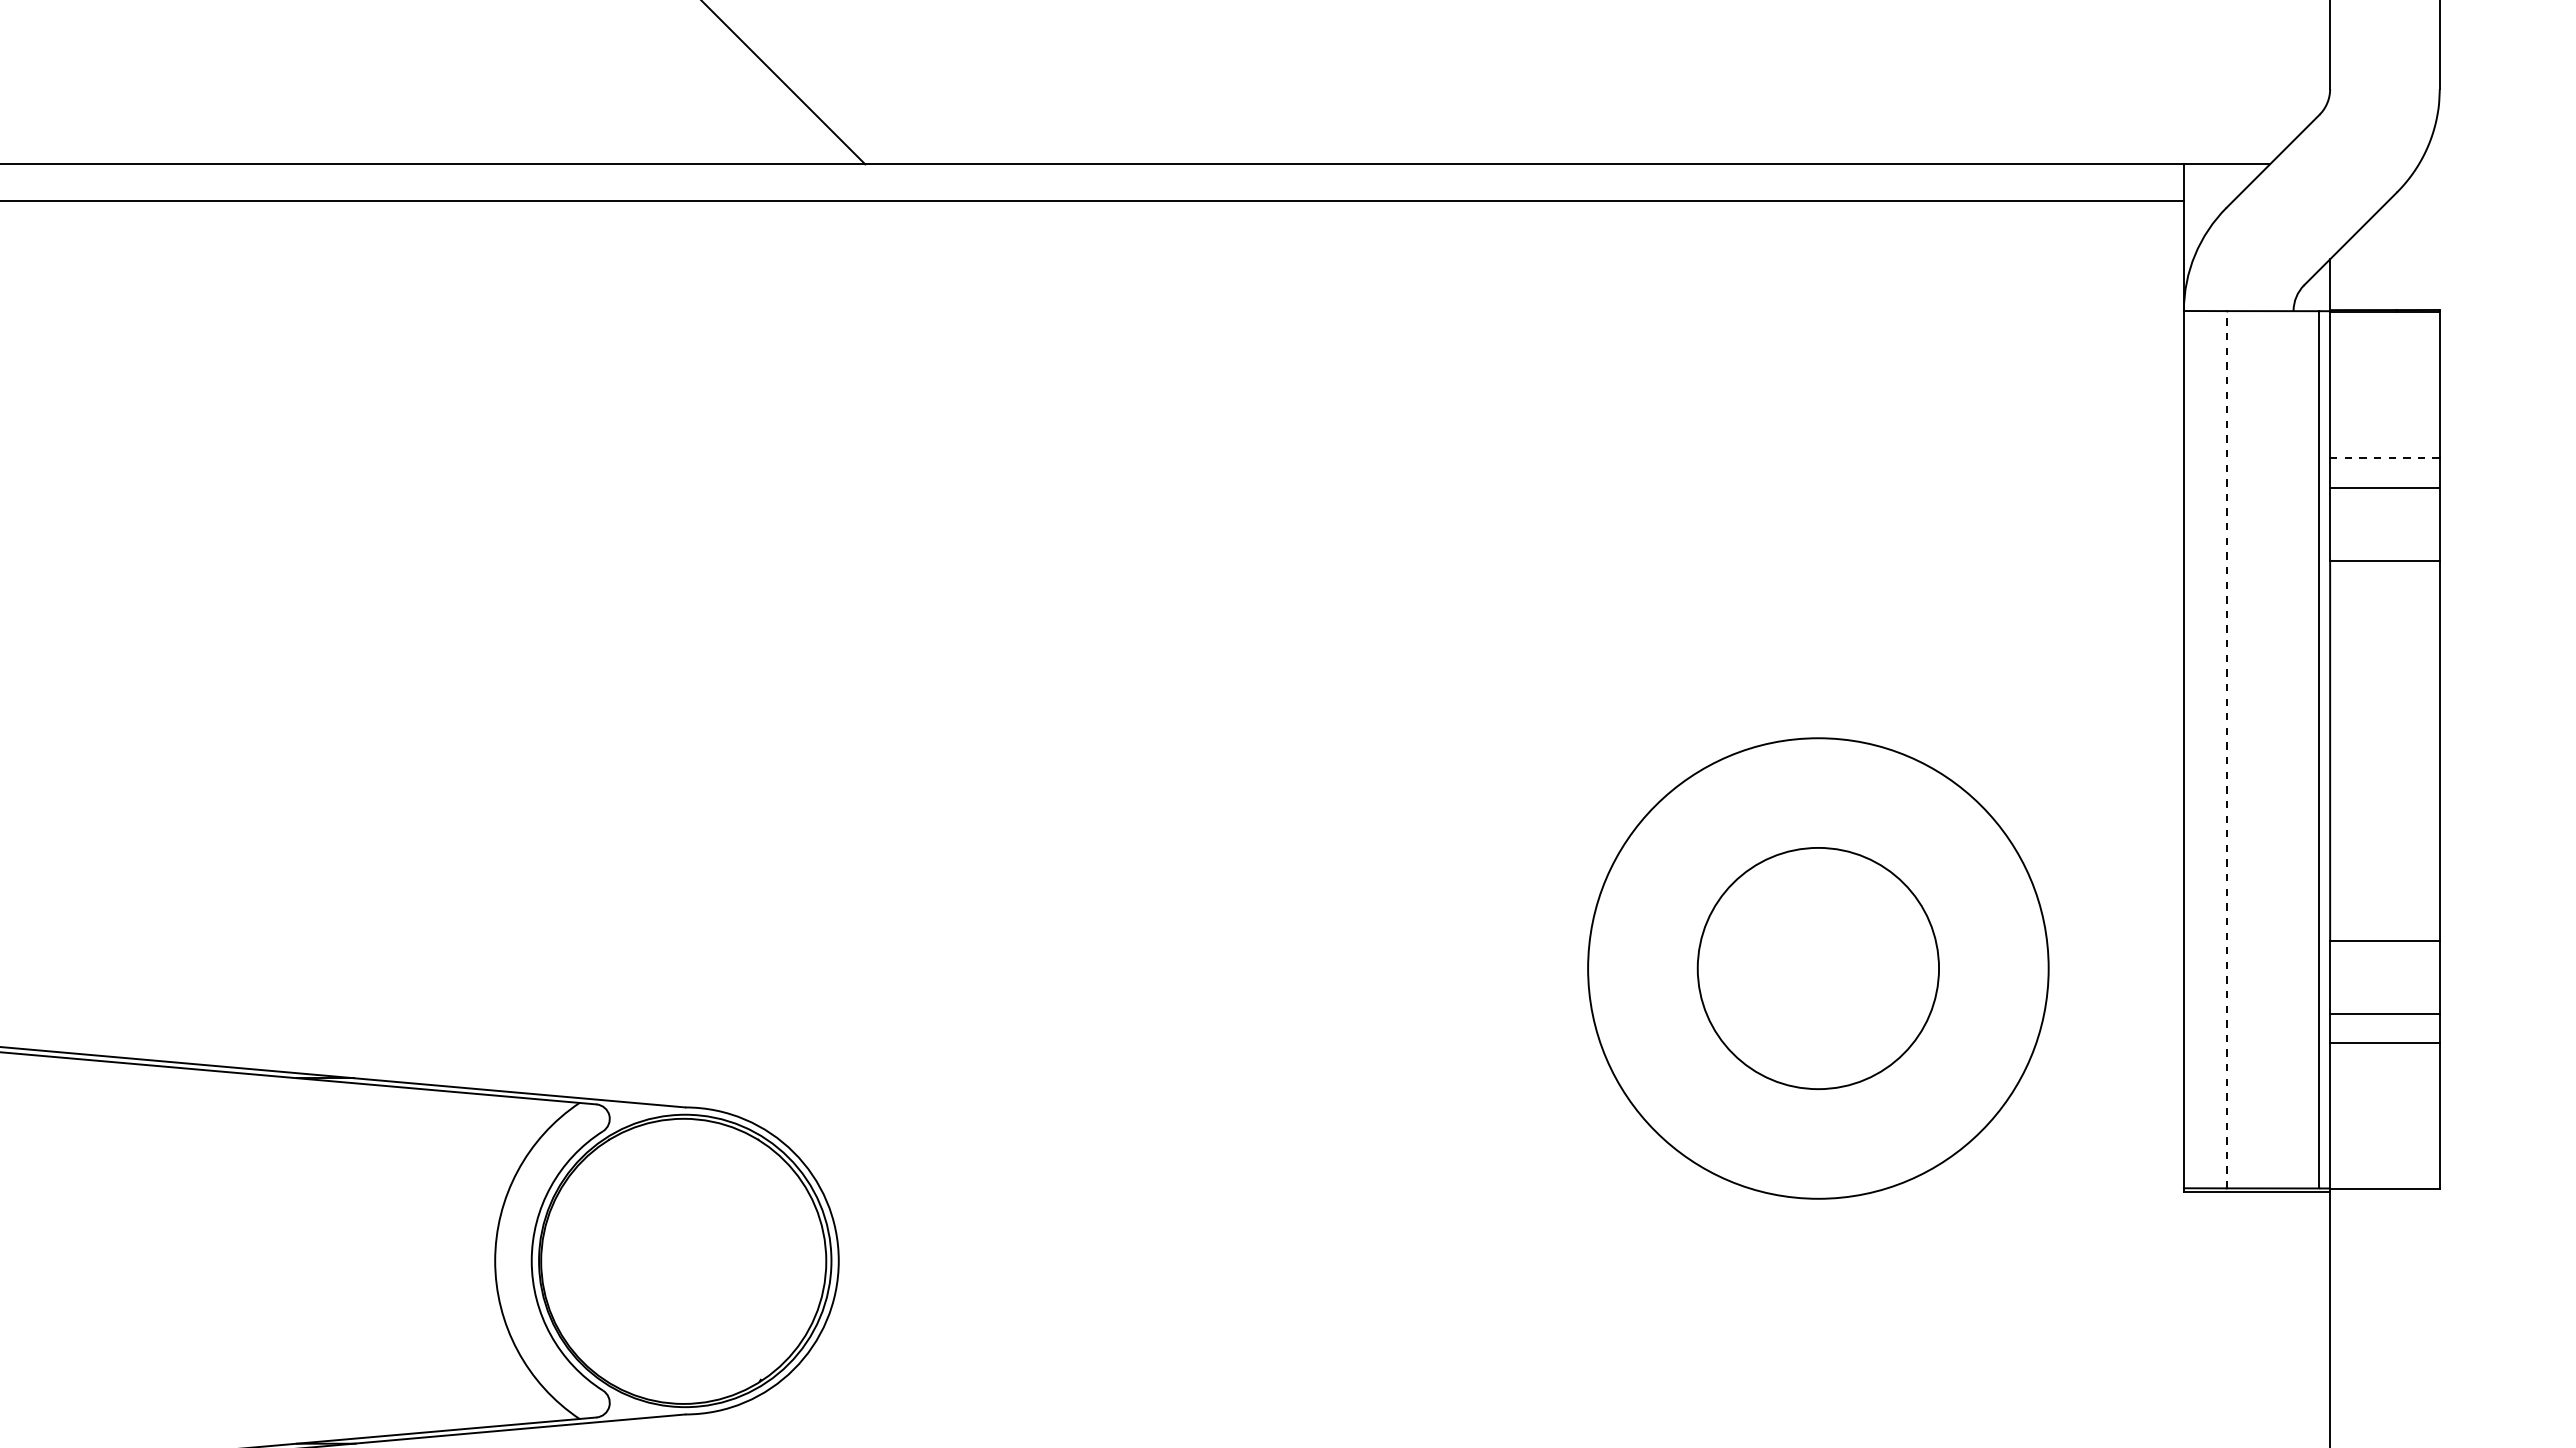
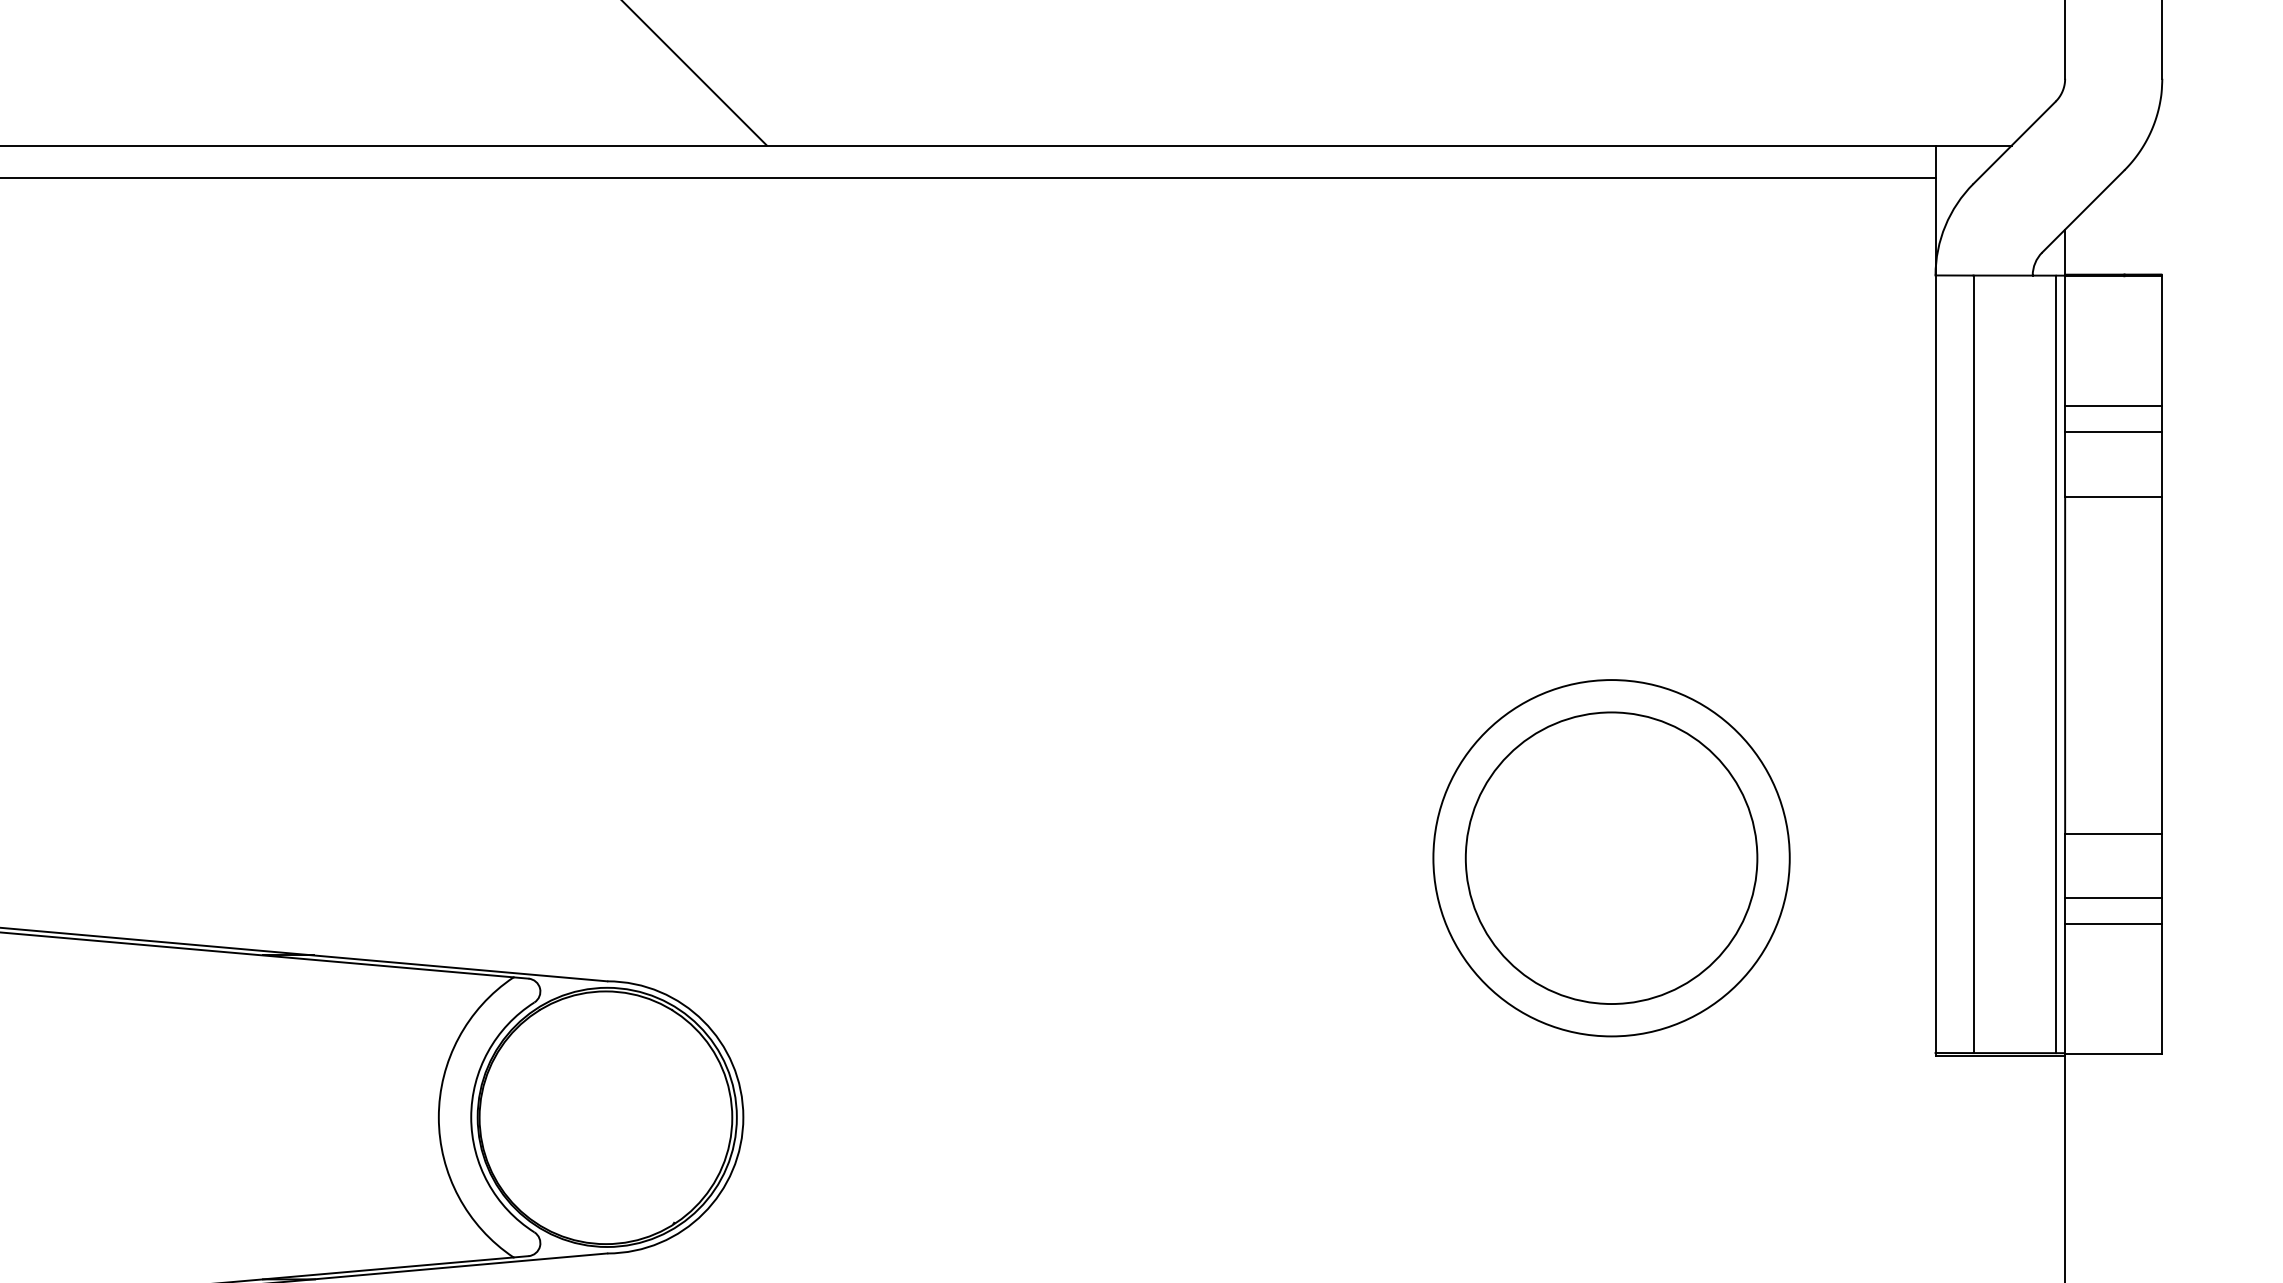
line: (2384, 458) -> (2113, 406), dashed -> solid
line: (2226, 749) -> (1973, 664), dashed -> solid
circle: (1817, 968) -> (1610, 858), size x0.71
circle: (1818, 968) -> (1611, 858), size x1.67

